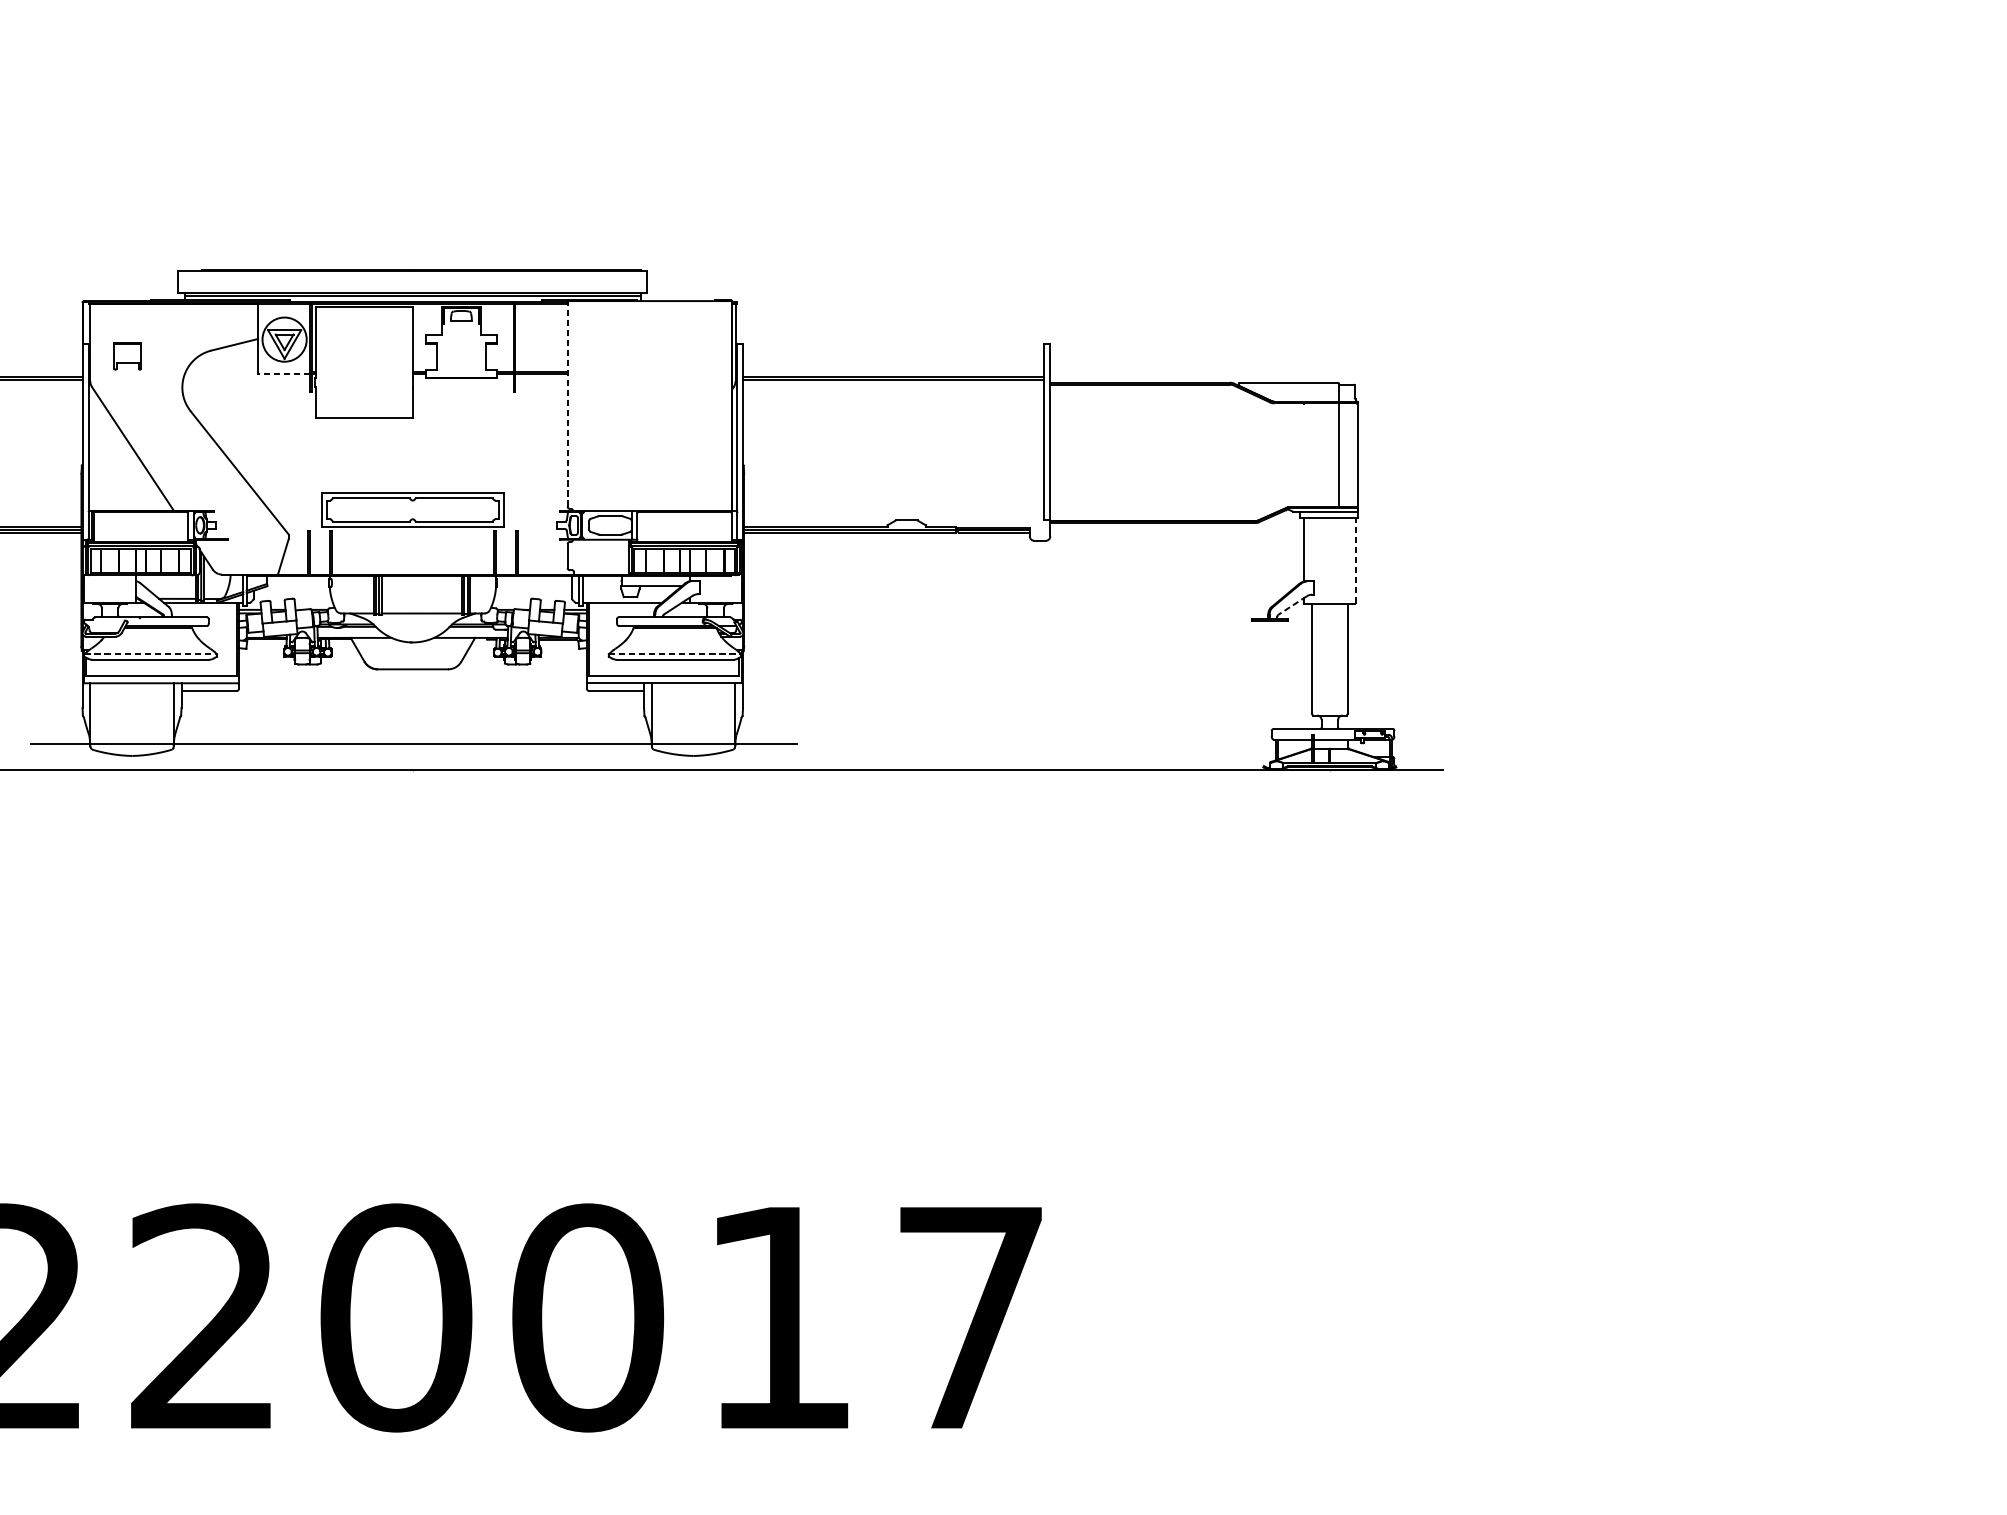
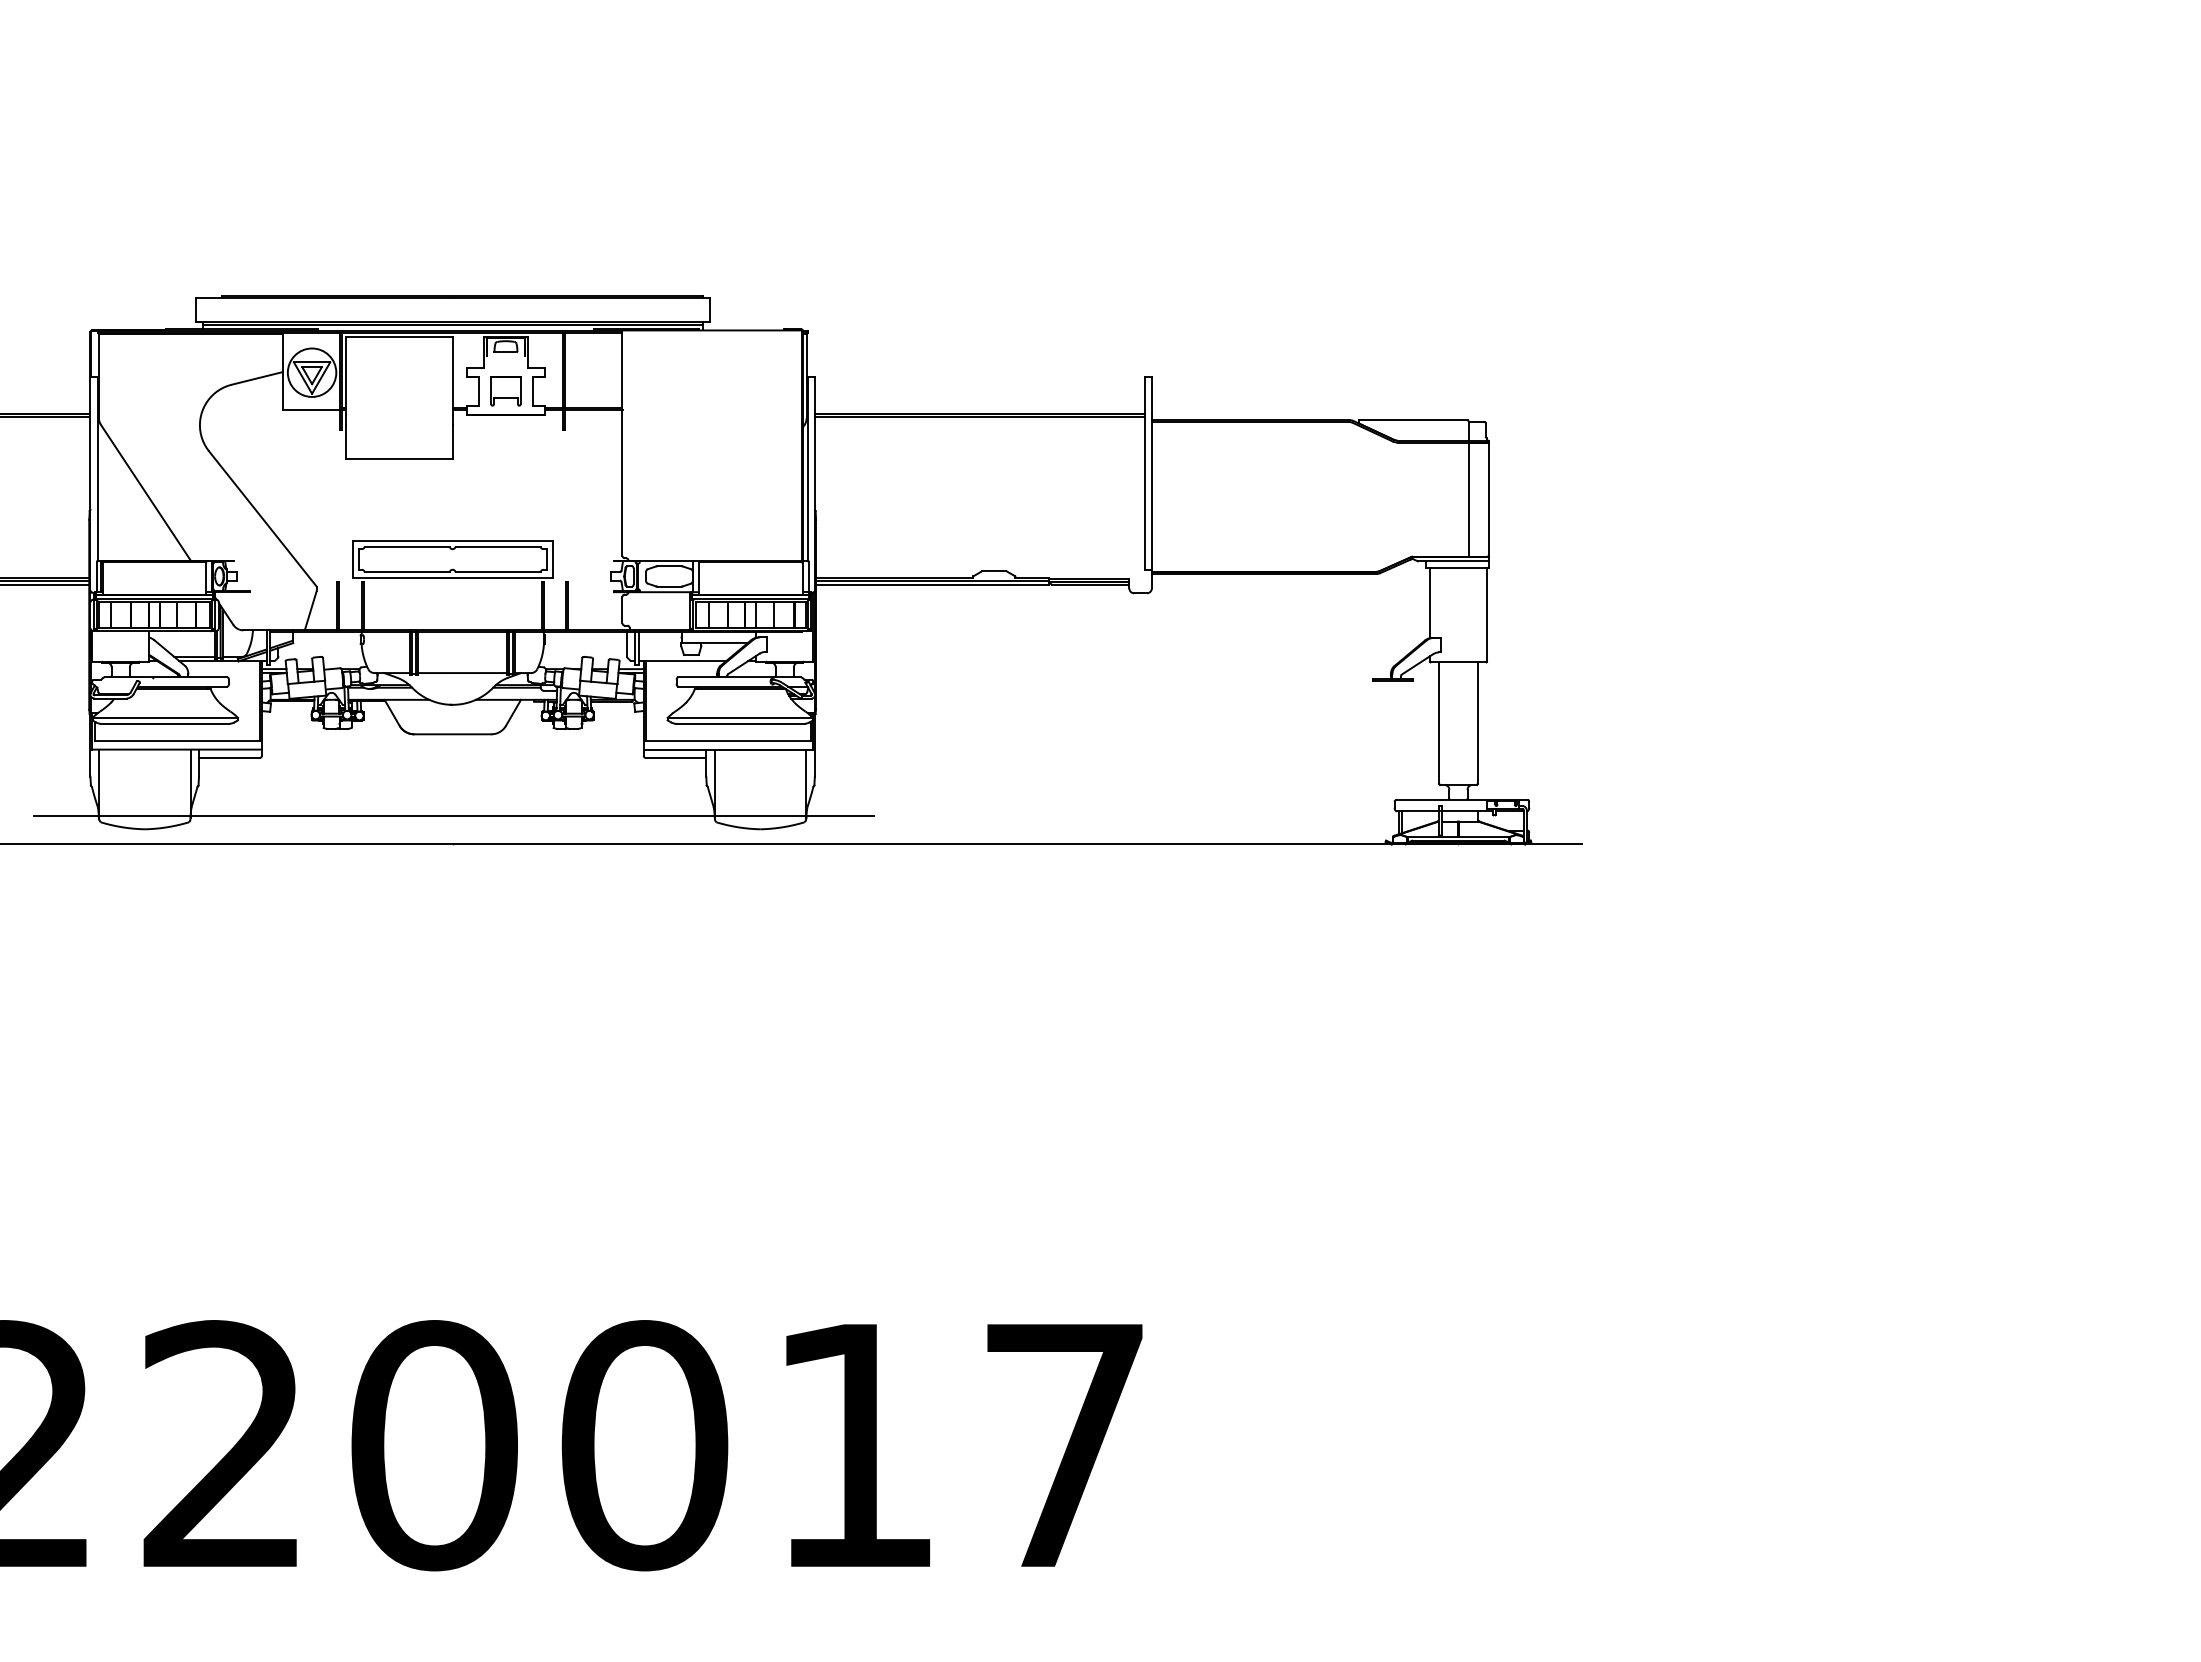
part: (127, 356) -> (505, 391), moved
line: (284, 374) -> (311, 410), dashed -> solid
line: (567, 404) -> (622, 443), dashed -> solid
line: (1355, 560) -> (1486, 614), dashed -> solid
line: (1292, 605) -> (1417, 664), dashed -> solid
line: (150, 654) -> (165, 717), dashed -> solid
line: (675, 654) -> (740, 717), dashed -> solid

